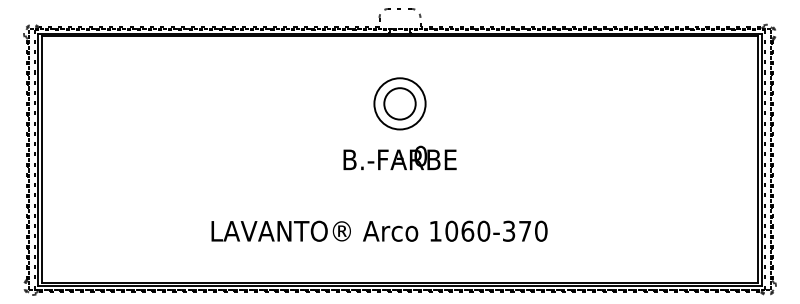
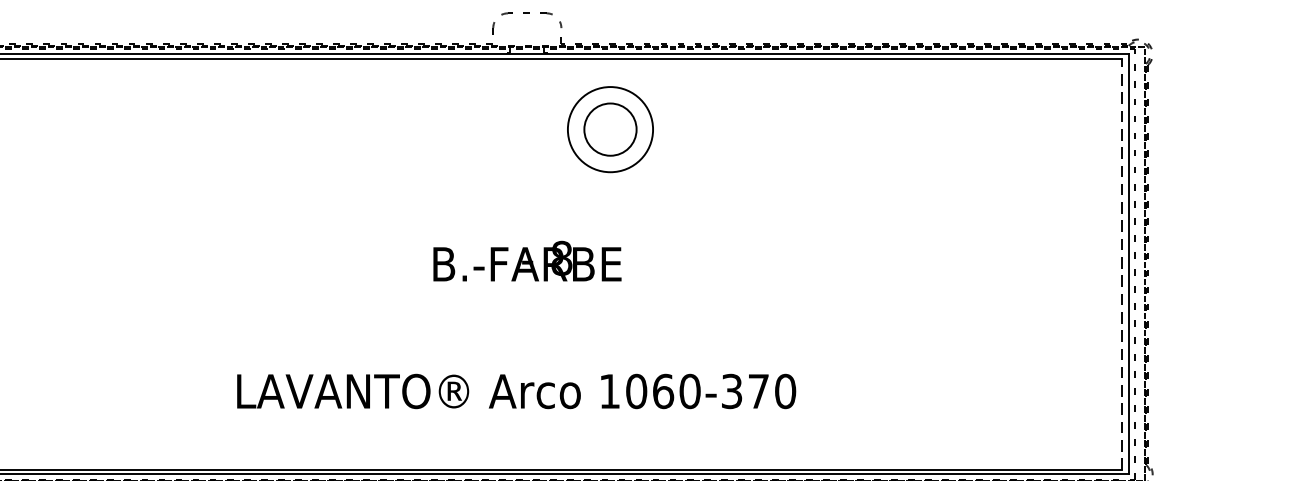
part: (399, 103) -> (609, 128), moved
text: (420, 156) -> (561, 258), 0 -> 8
line: (757, 159) -> (1121, 263), solid -> dashed
text: (379, 230) -> (516, 390), moved

